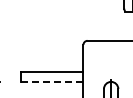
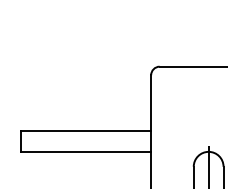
line: (51, 81) -> (84, 151), dashed -> solid

